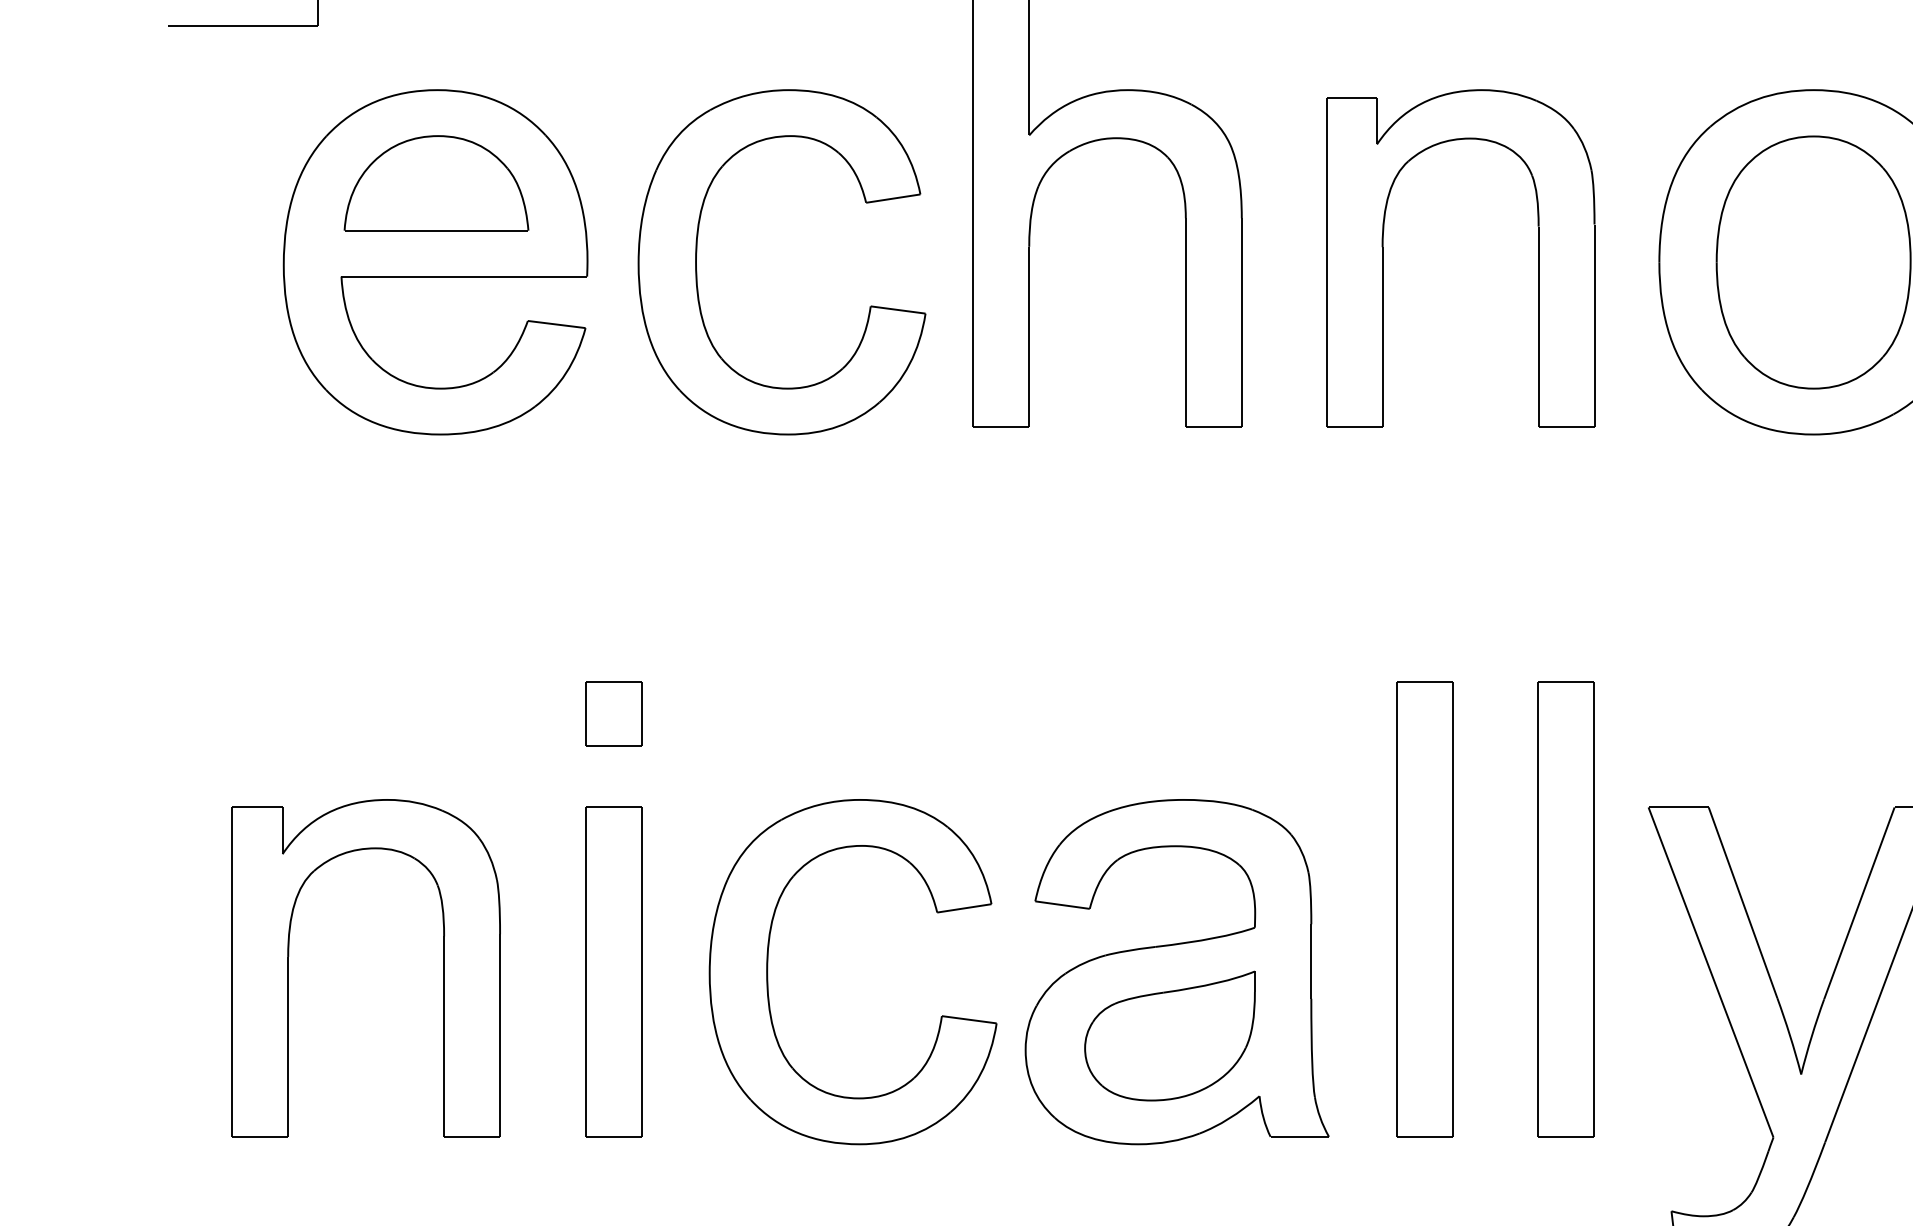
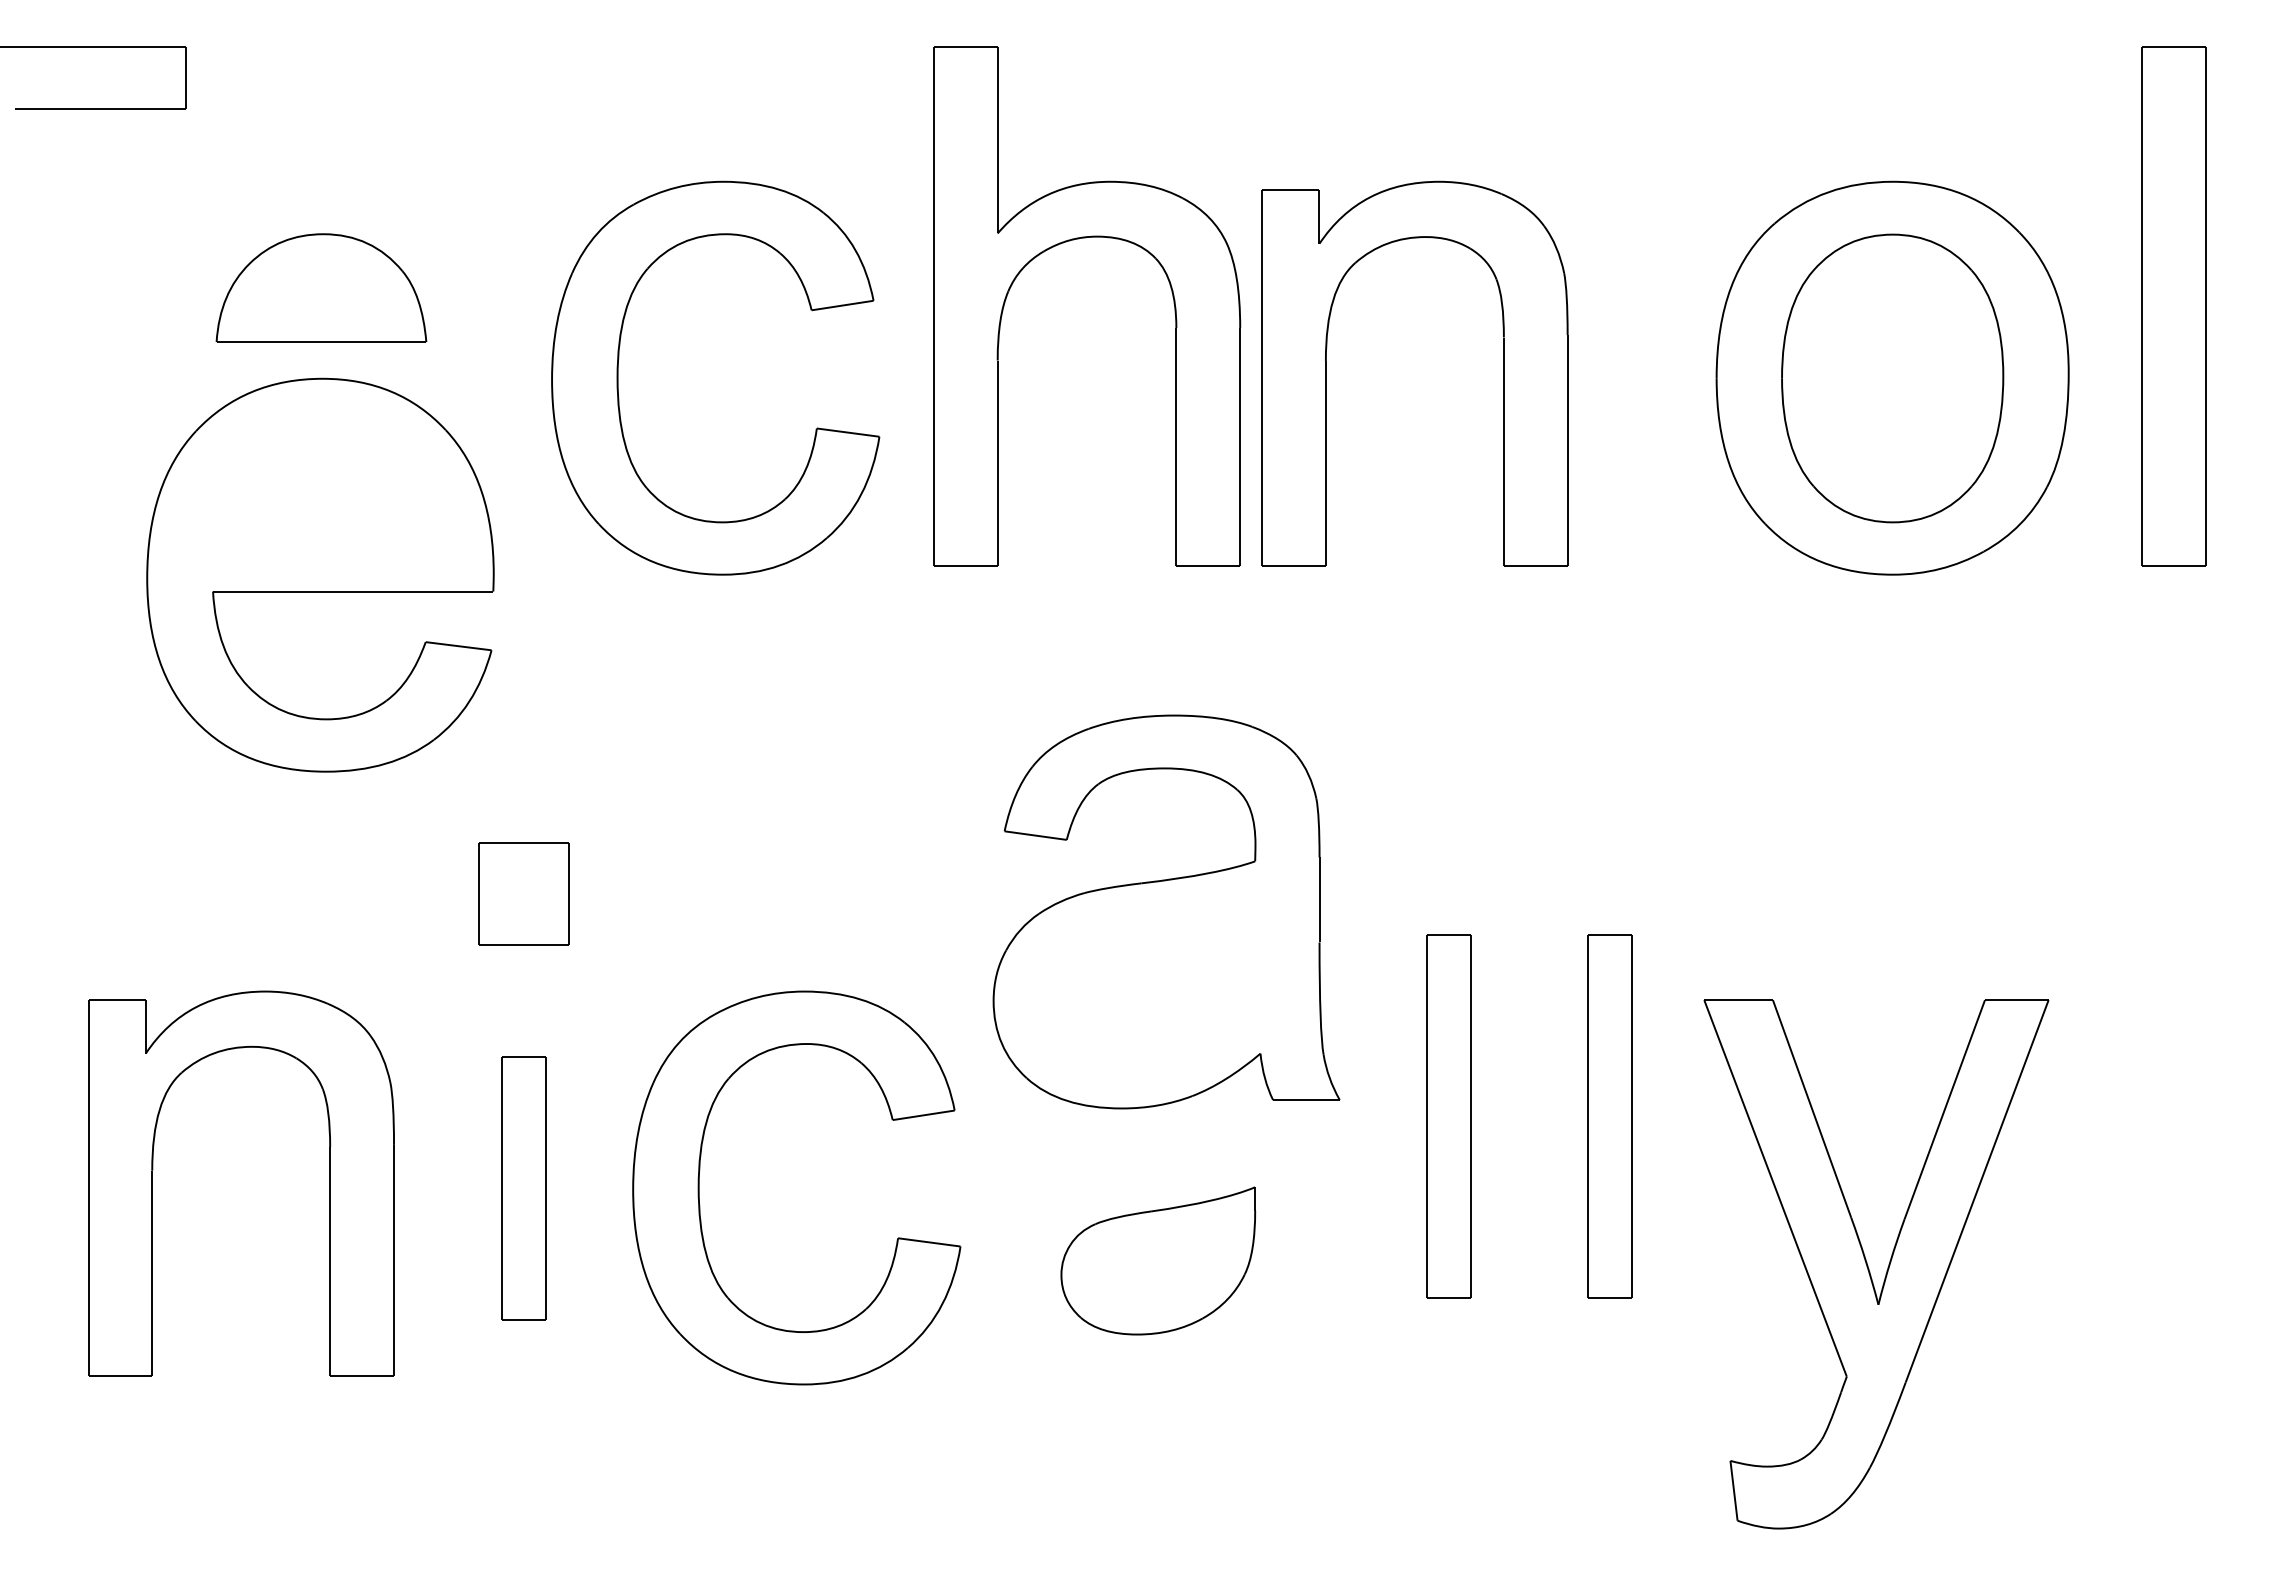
part: (1383, 258) -> (1326, 373), moved
part: (435, 261) -> (320, 574), moved
part: (613, 713) -> (523, 893), size x1.4
part: (1424, 909) -> (1448, 1116), size x0.7
part: (1565, 909) -> (1609, 1116), size x0.7
part: (613, 971) -> (523, 1187), size x0.7
part: (1177, 971) -> (1166, 911), moved

